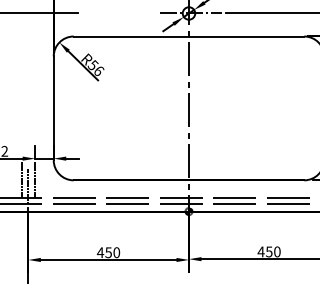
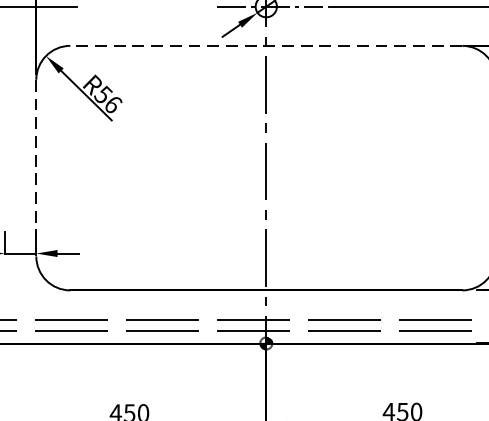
line: (188, 36) -> (265, 45), solid -> dashed
line: (53, 108) -> (35, 168), solid -> dashed
line: (35, 180) -> (5, 290), removed

